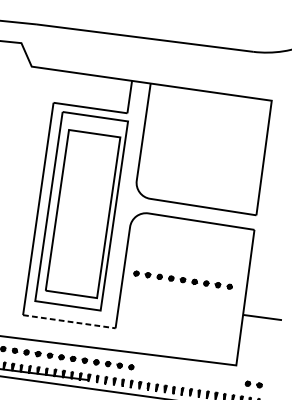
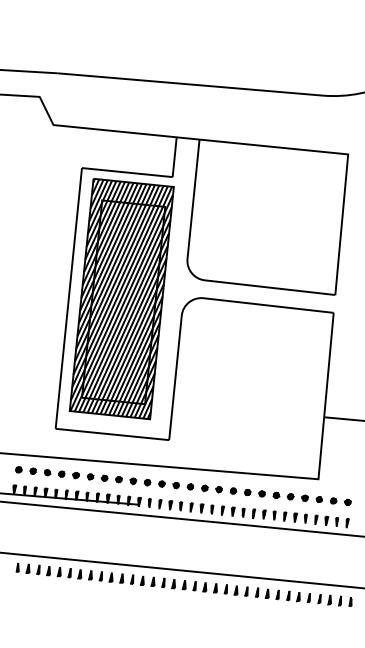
hatch: (81, 210) -> (121, 298), added
part: (182, 279) -> (261, 493), moved
line: (69, 321) -> (112, 434), dashed -> solid

